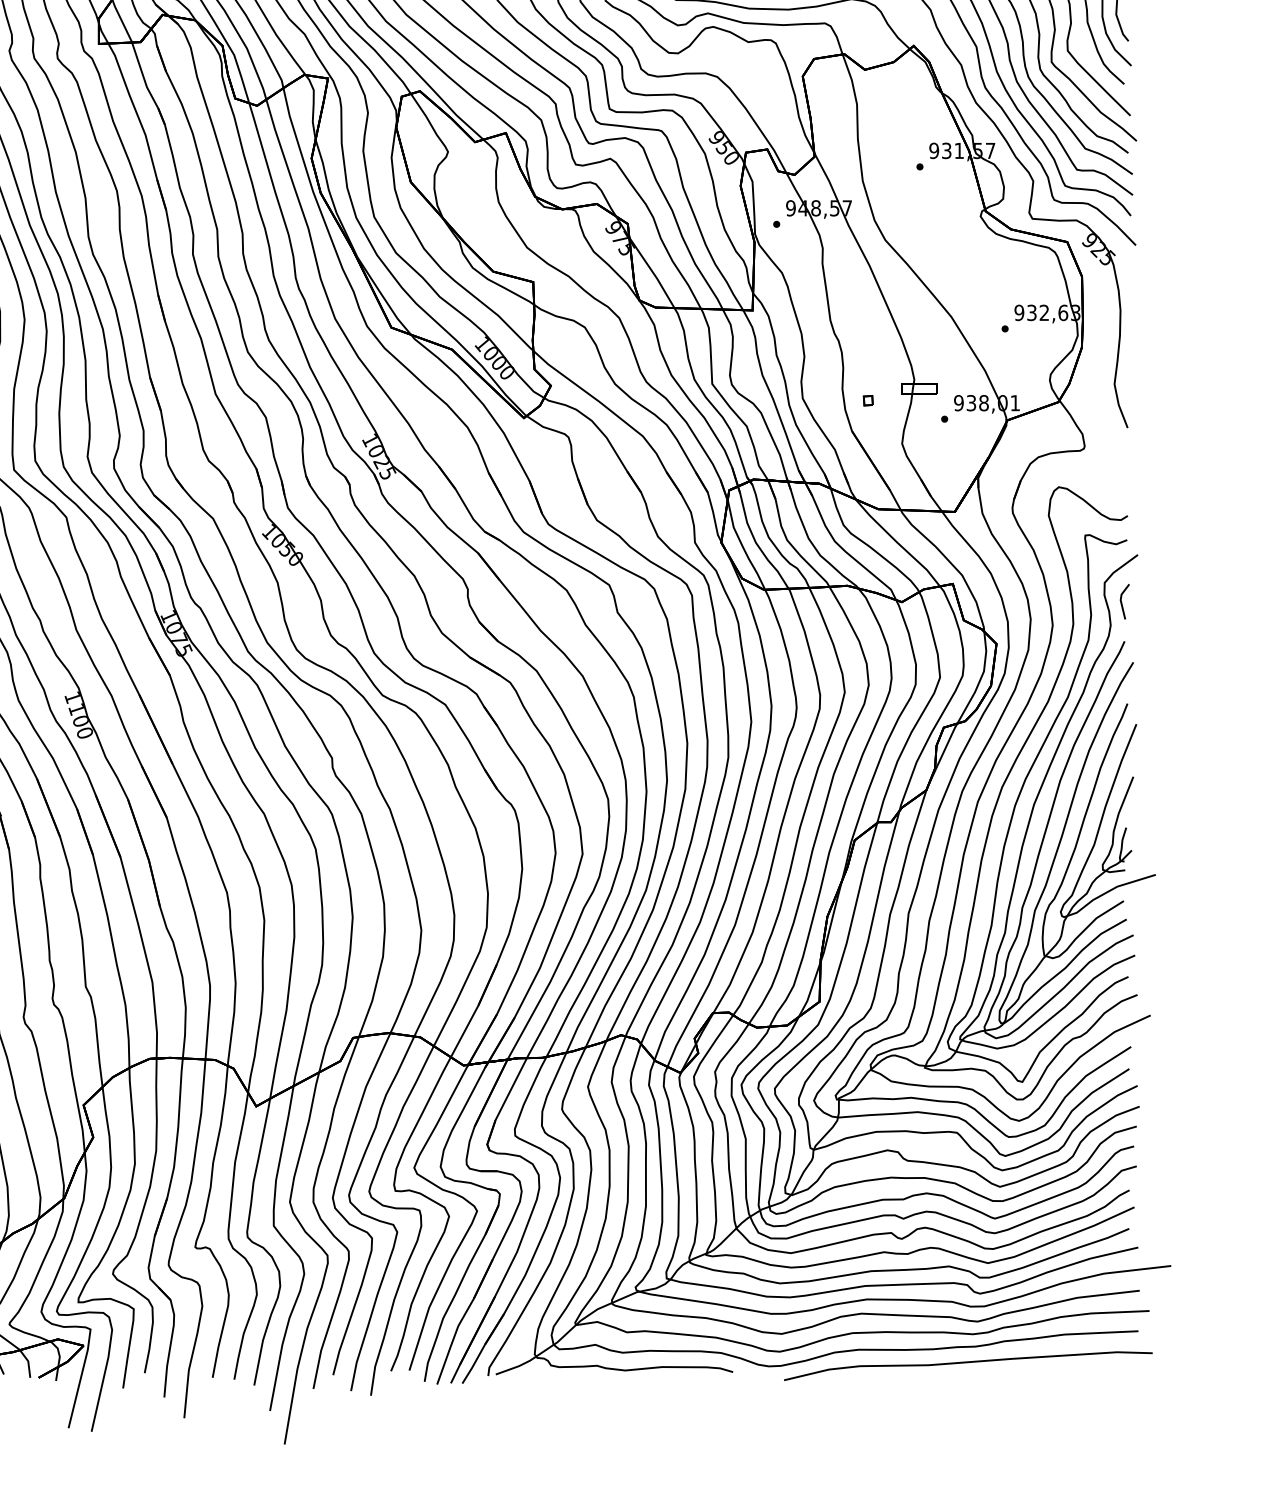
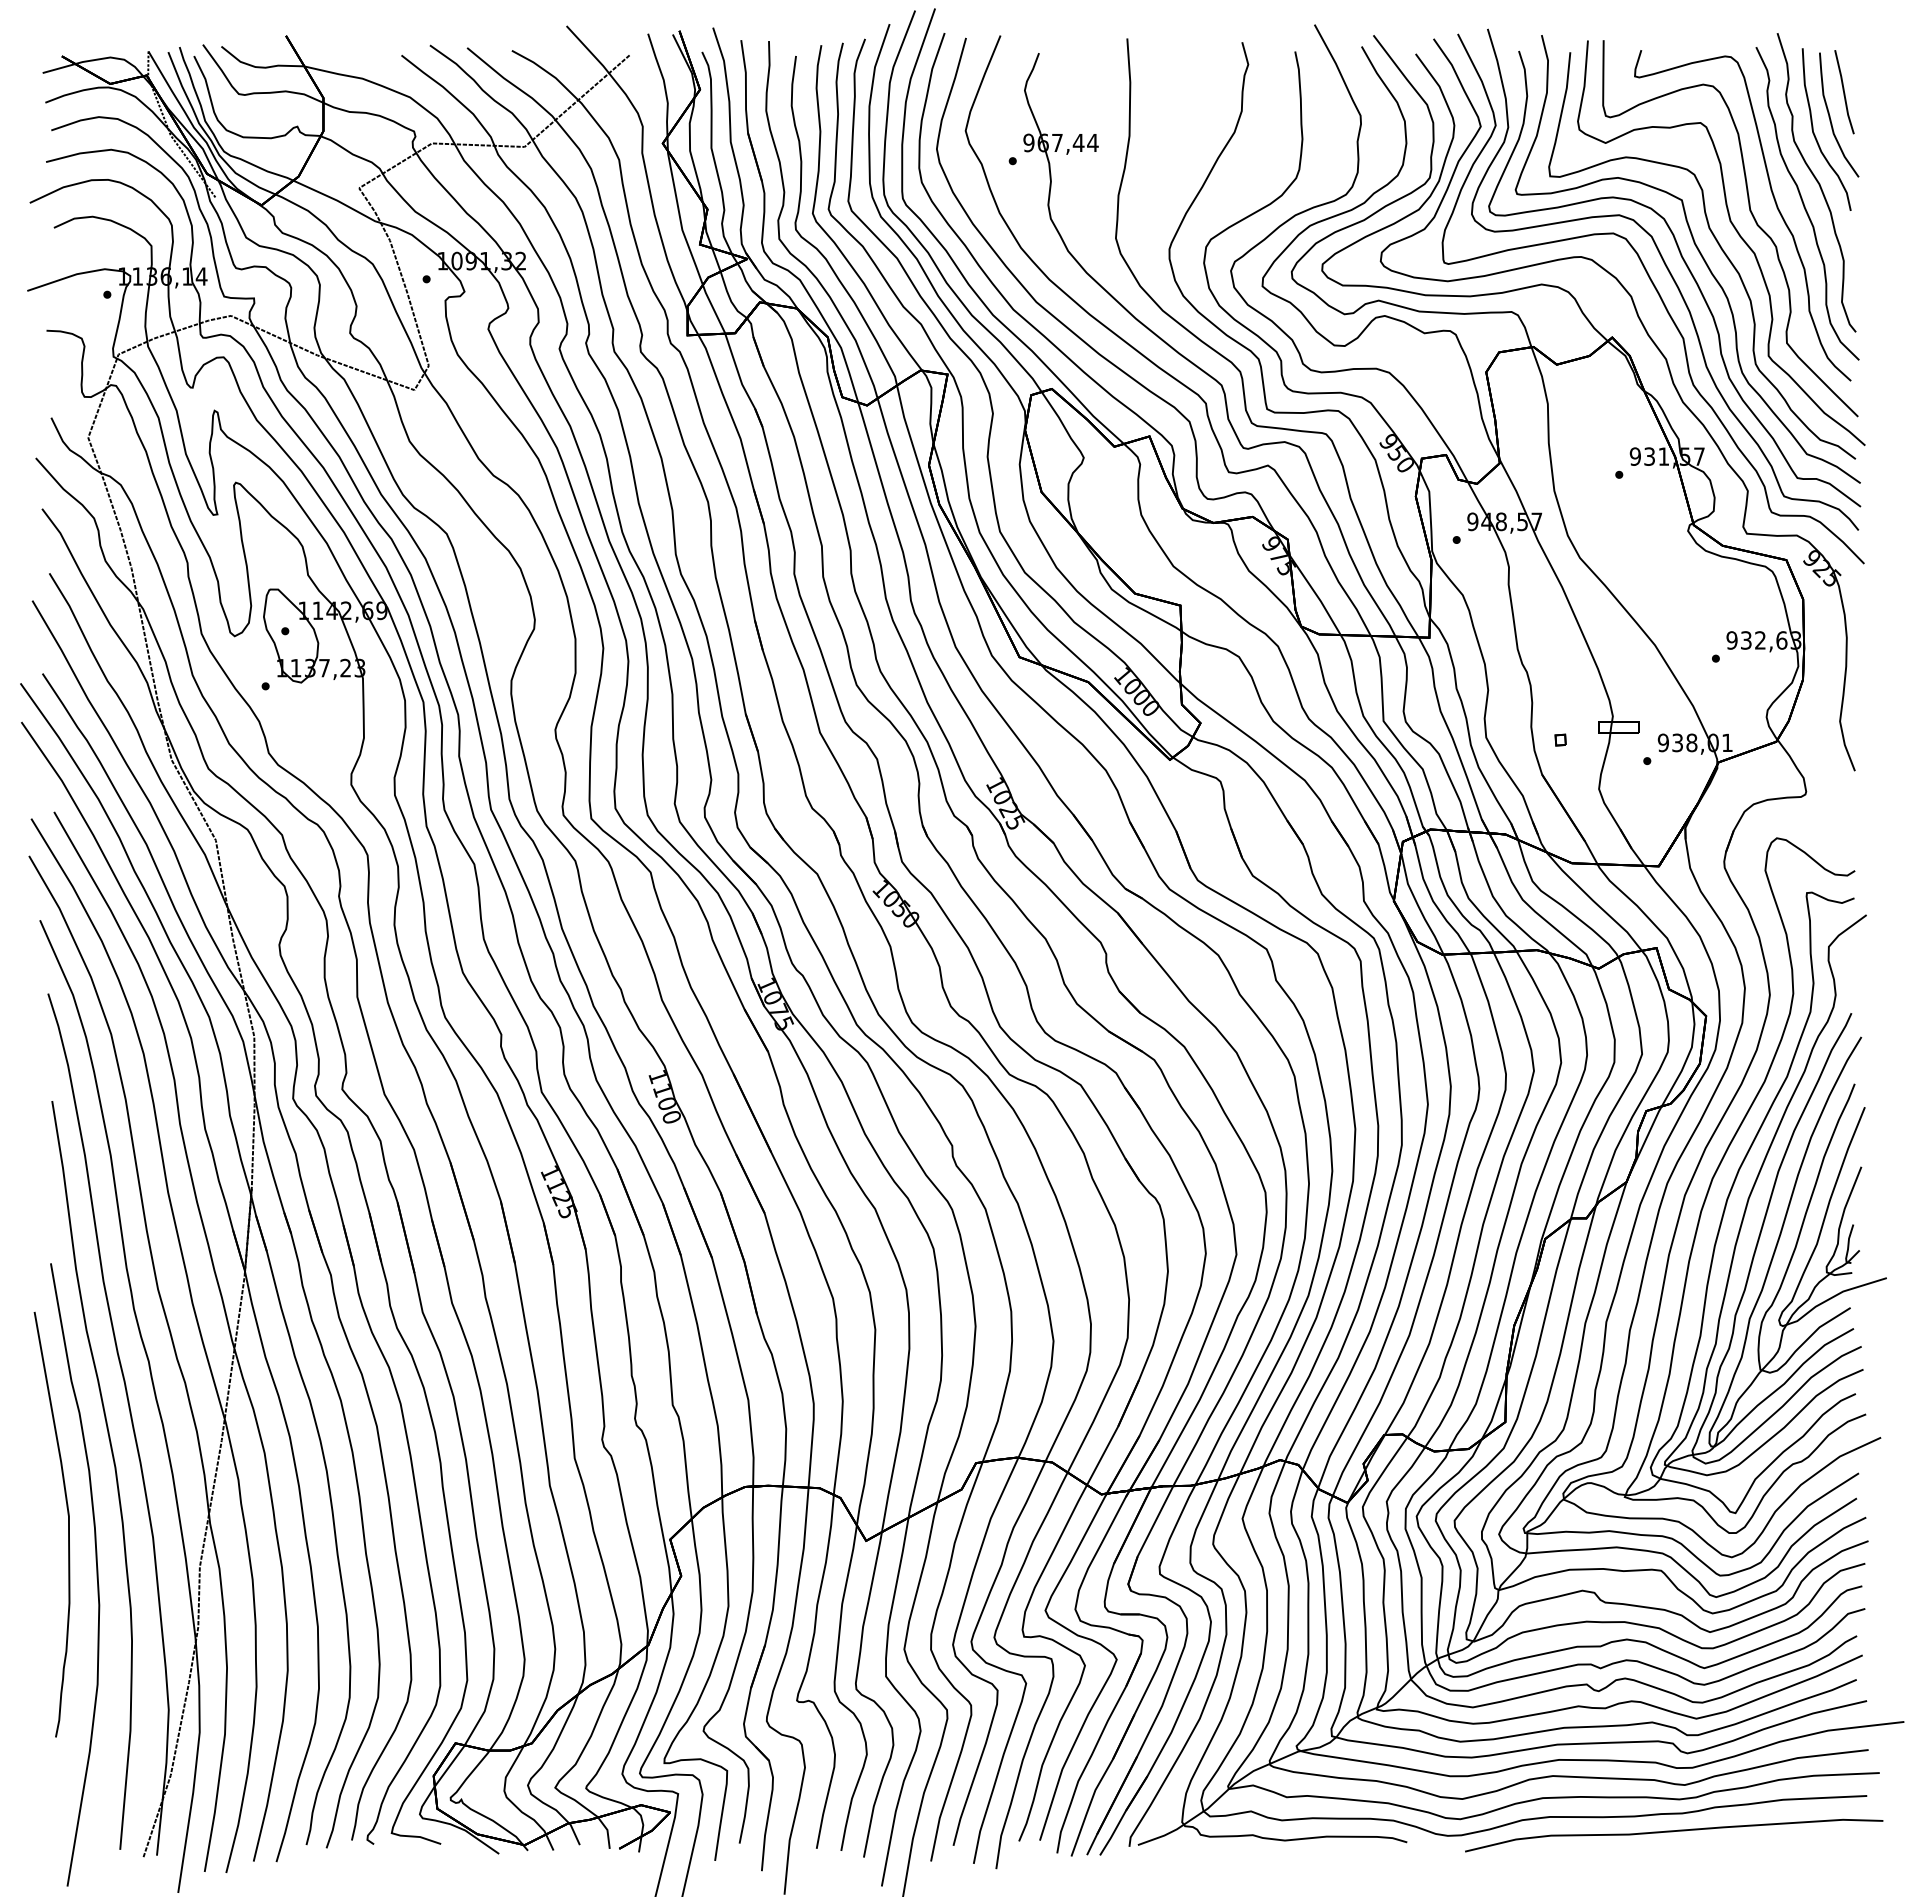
line: (1121, 601) -> (1848, 968), removed

